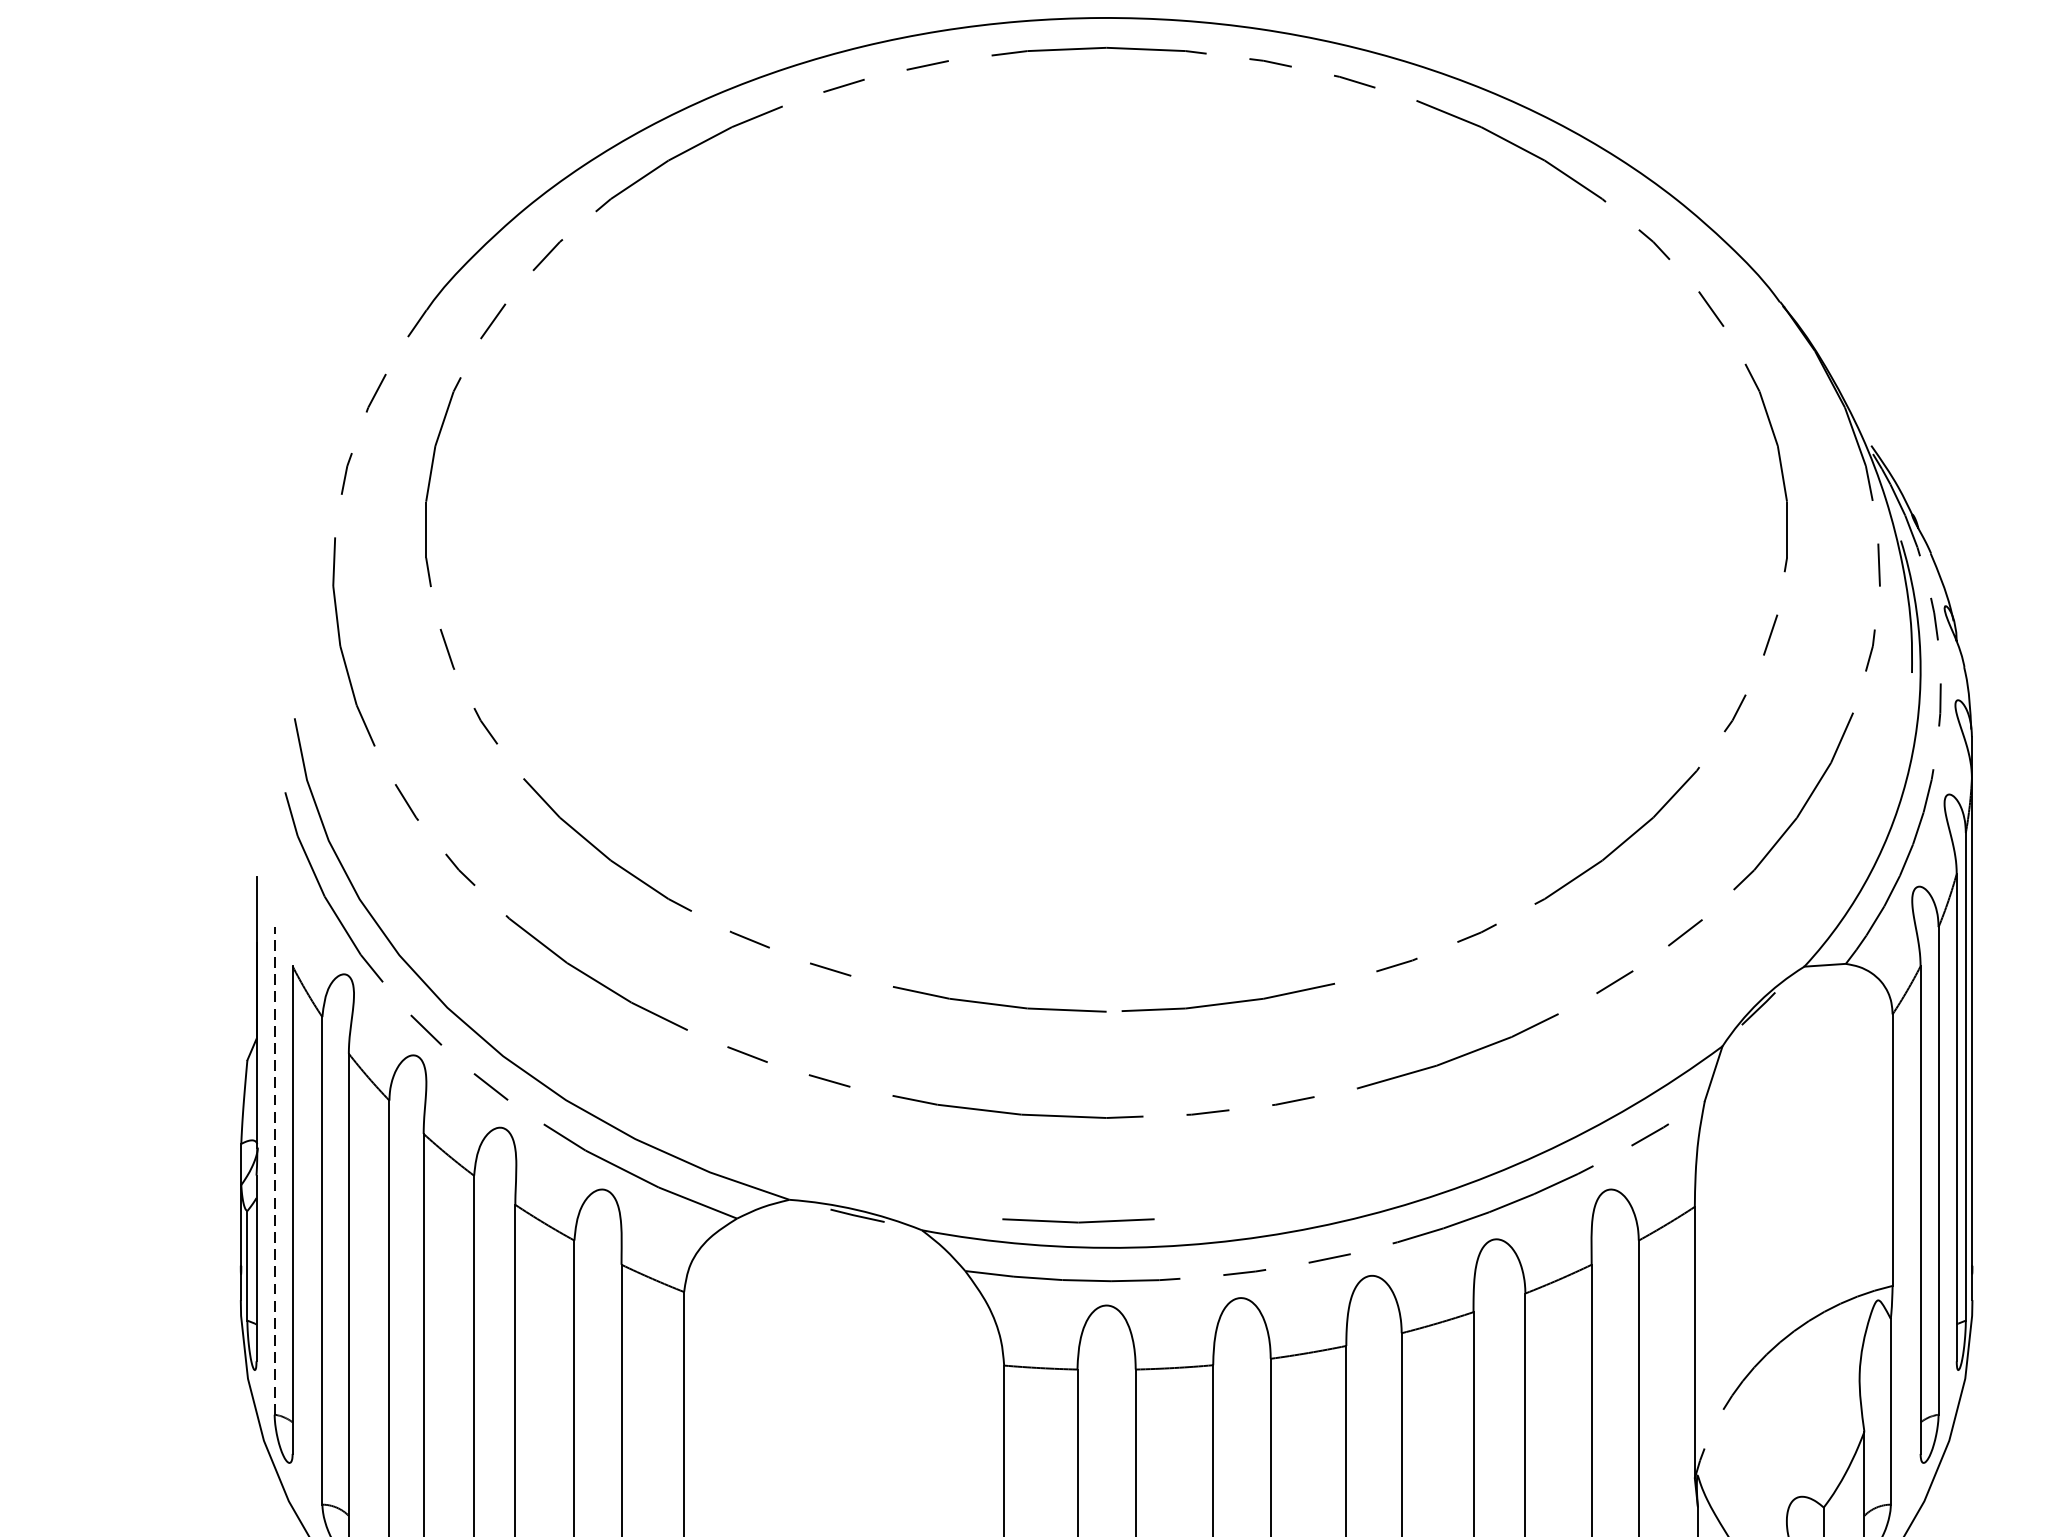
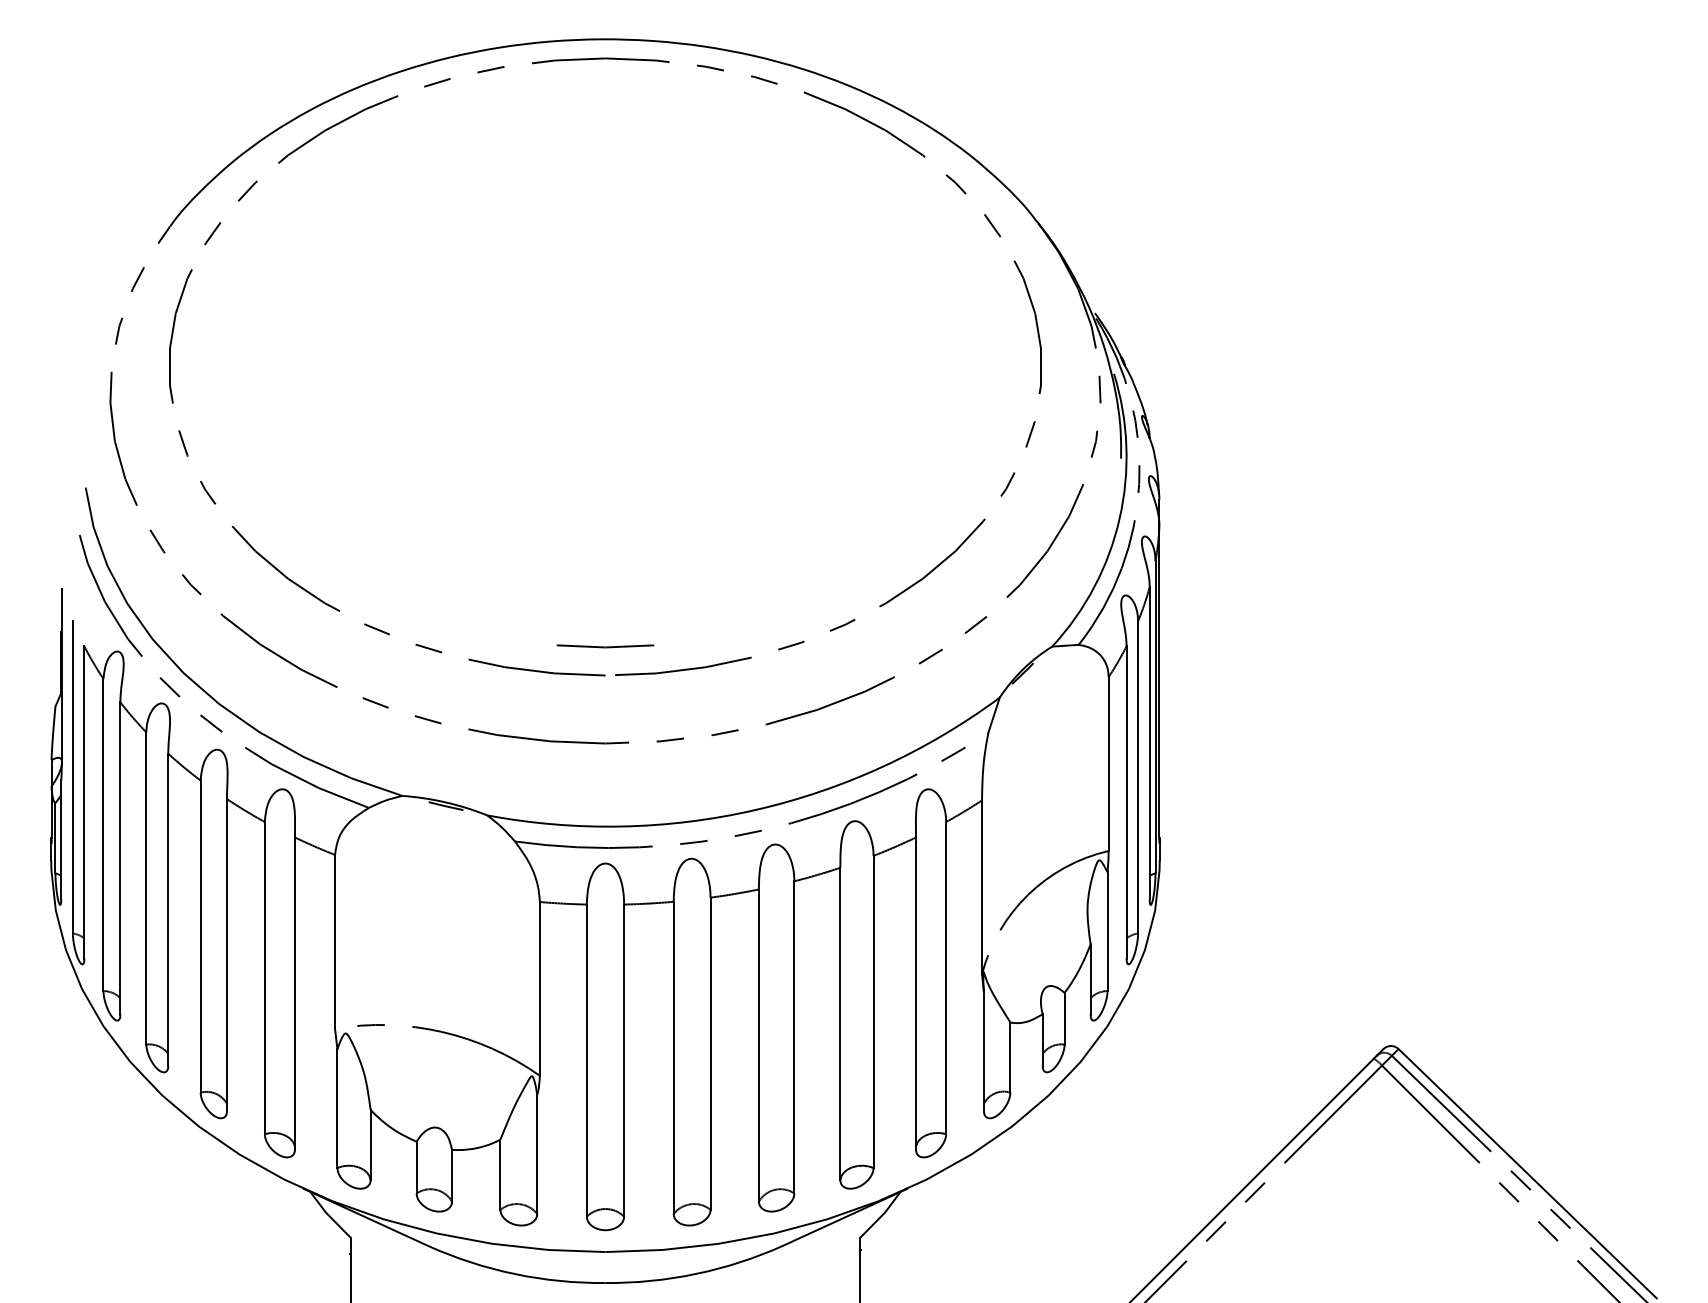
line: (274, 1169) -> (72, 776), dashed -> solid
part: (1078, 1221) -> (605, 646), moved

